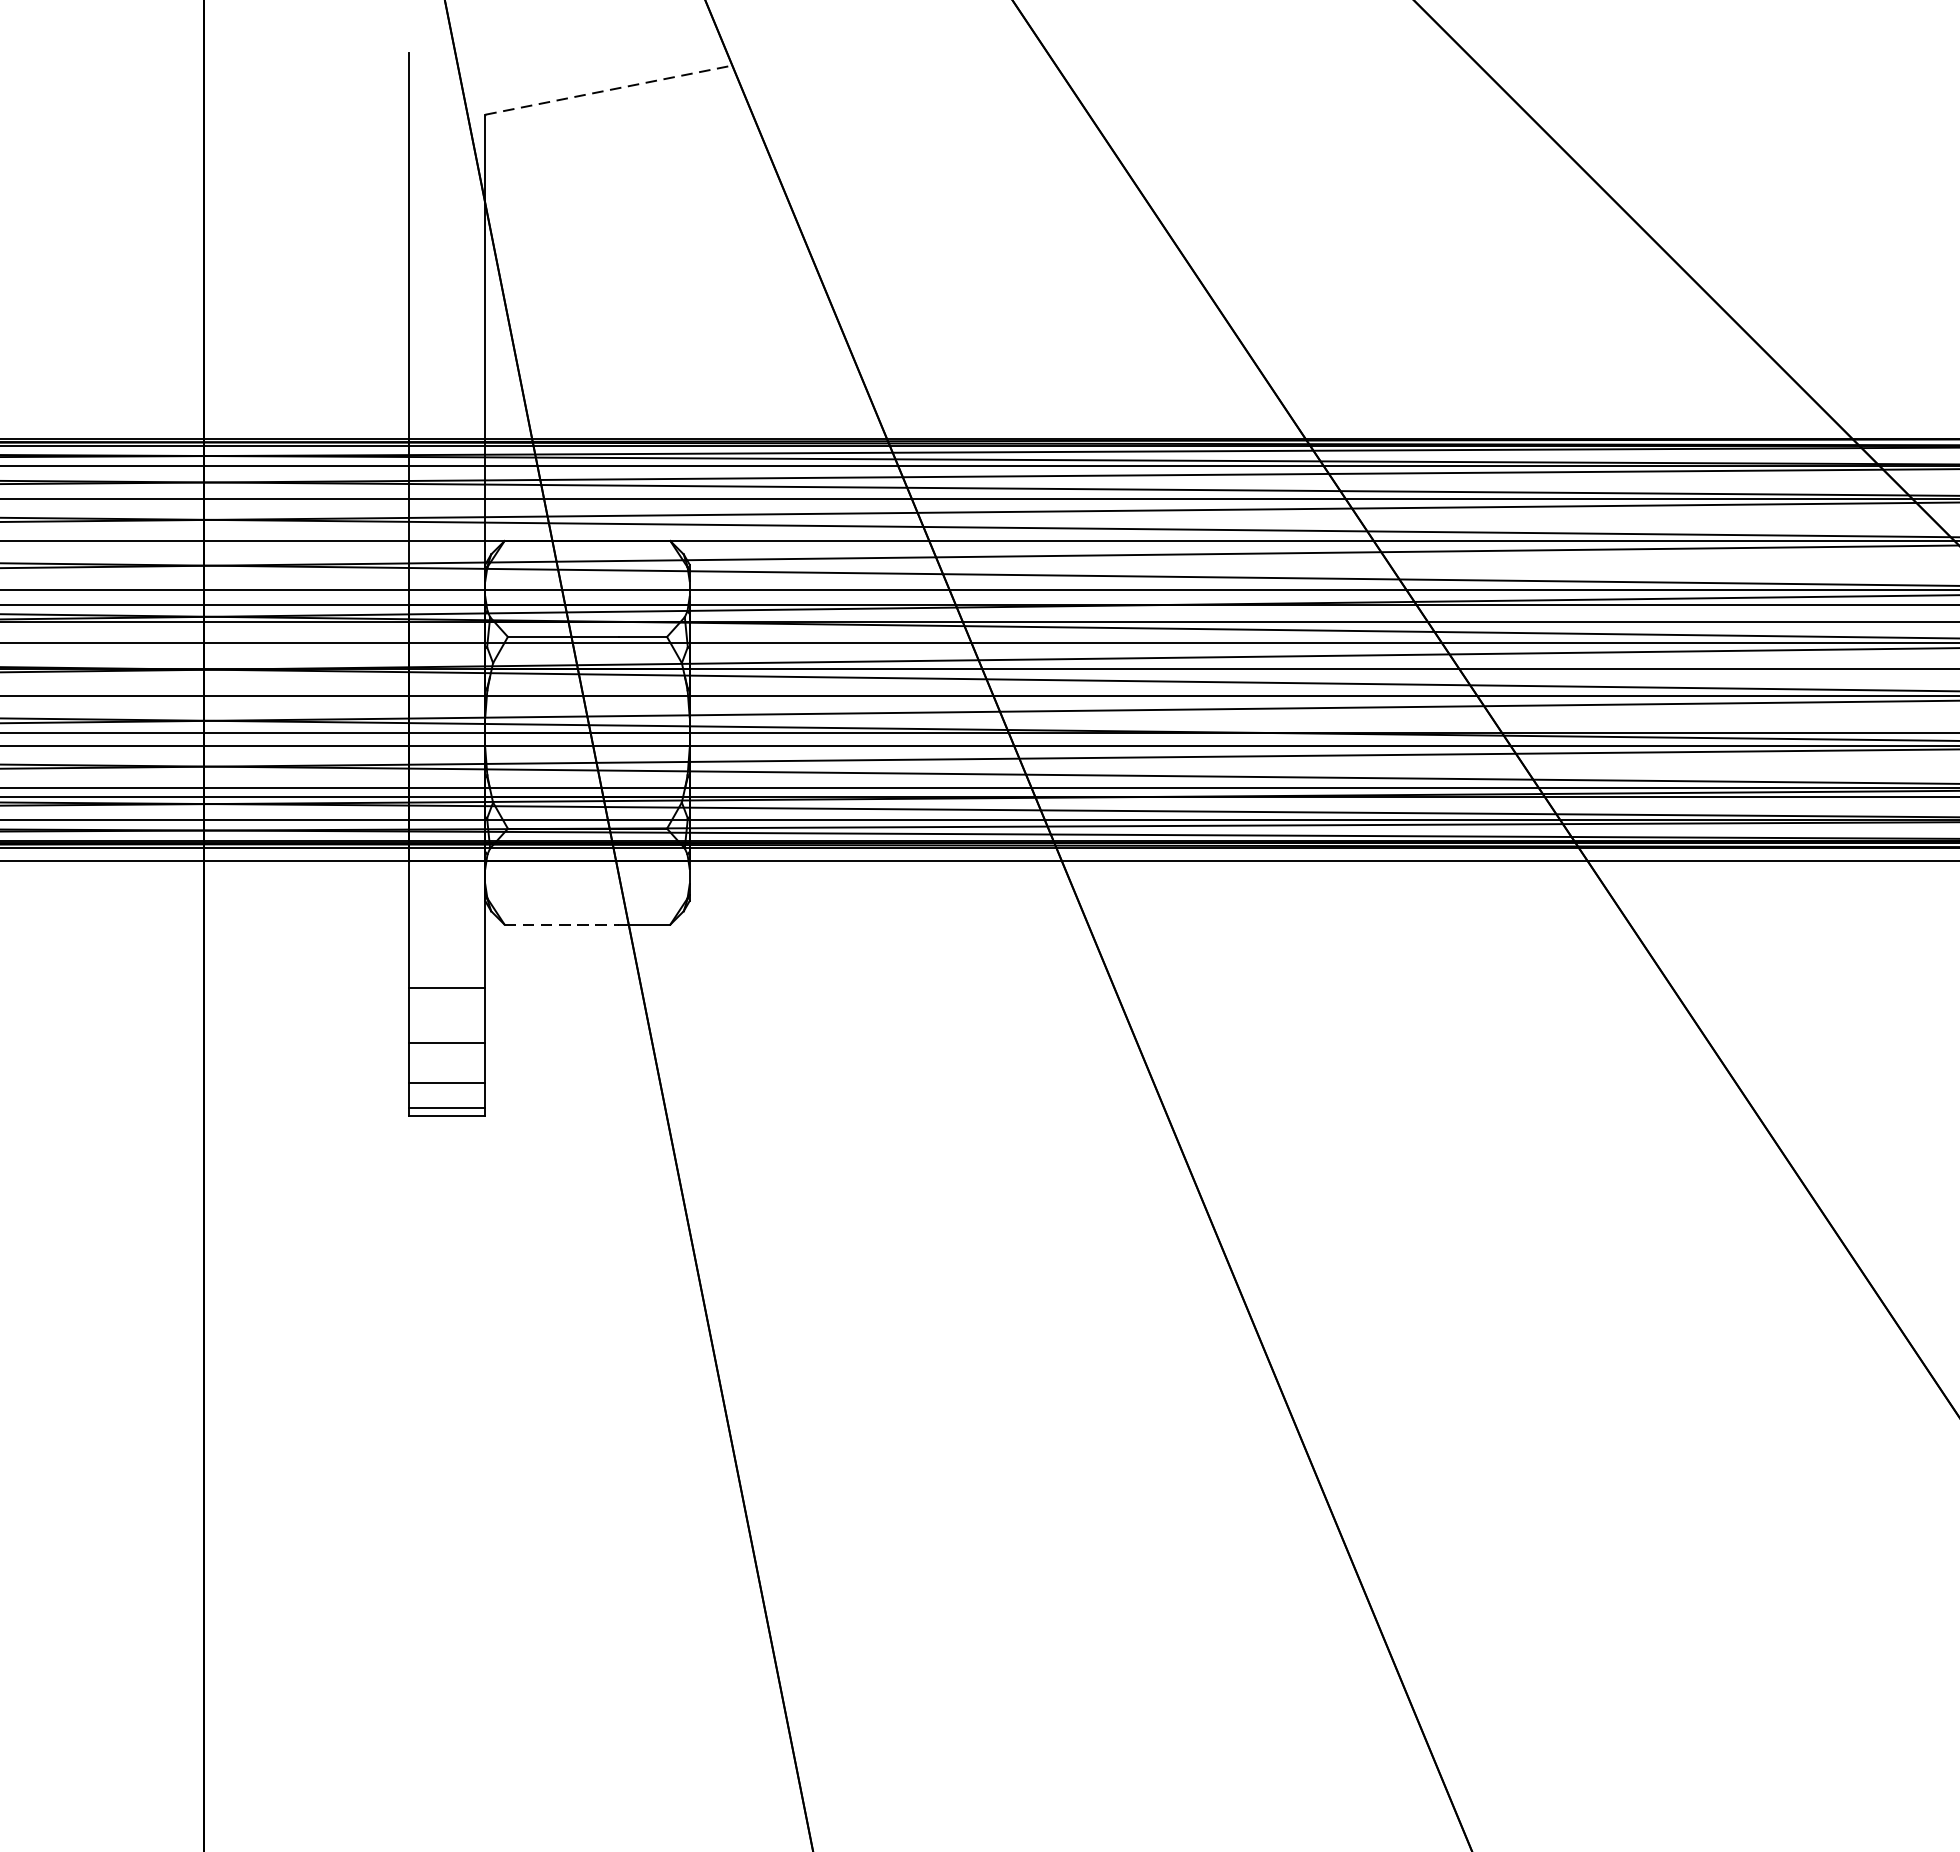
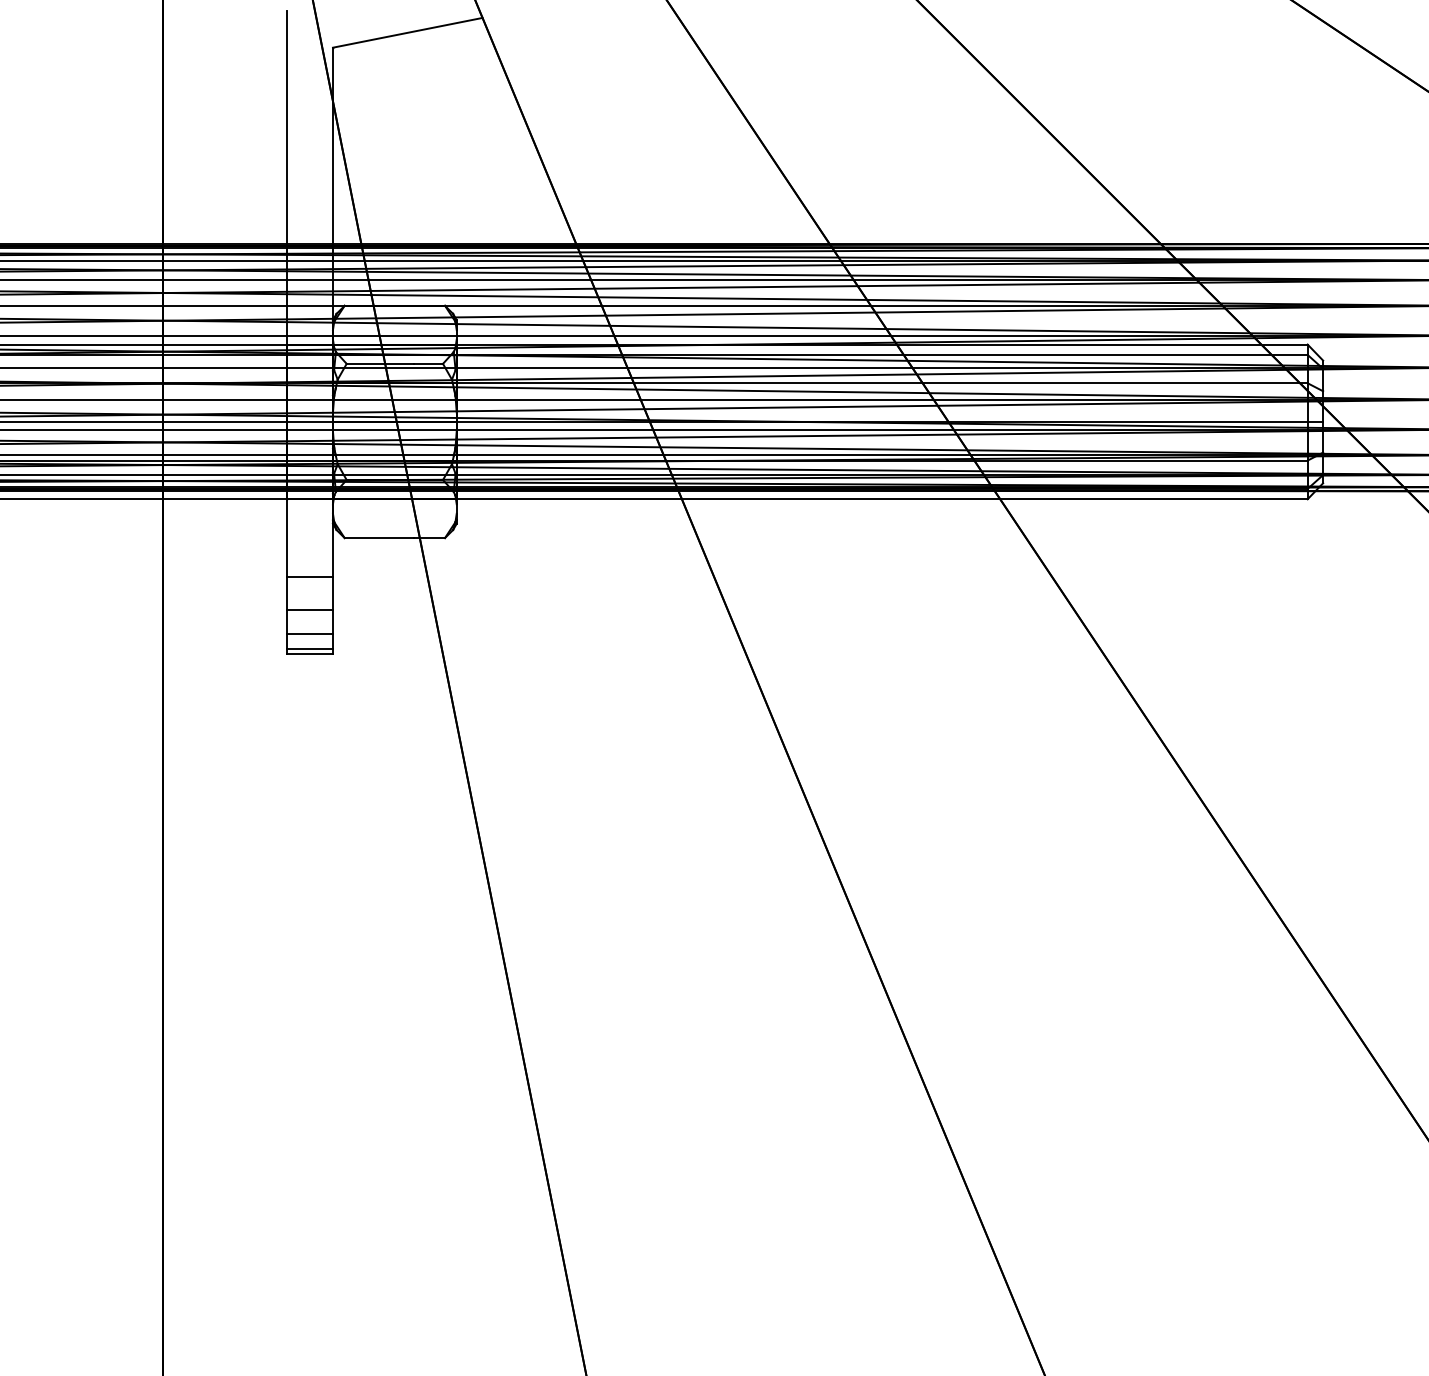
line: (610, 89) -> (408, 32), dashed -> solid
line: (562, 925) -> (379, 538), dashed -> solid

